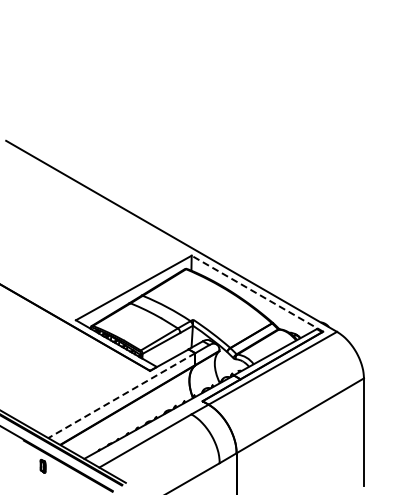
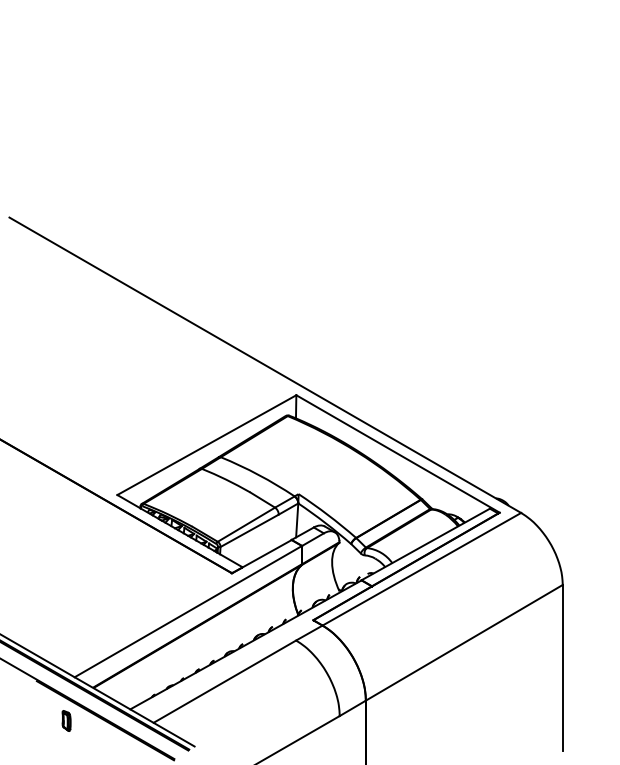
line: (257, 293) -> (398, 453), dashed -> solid
line: (121, 395) -> (187, 611), dashed -> solid

